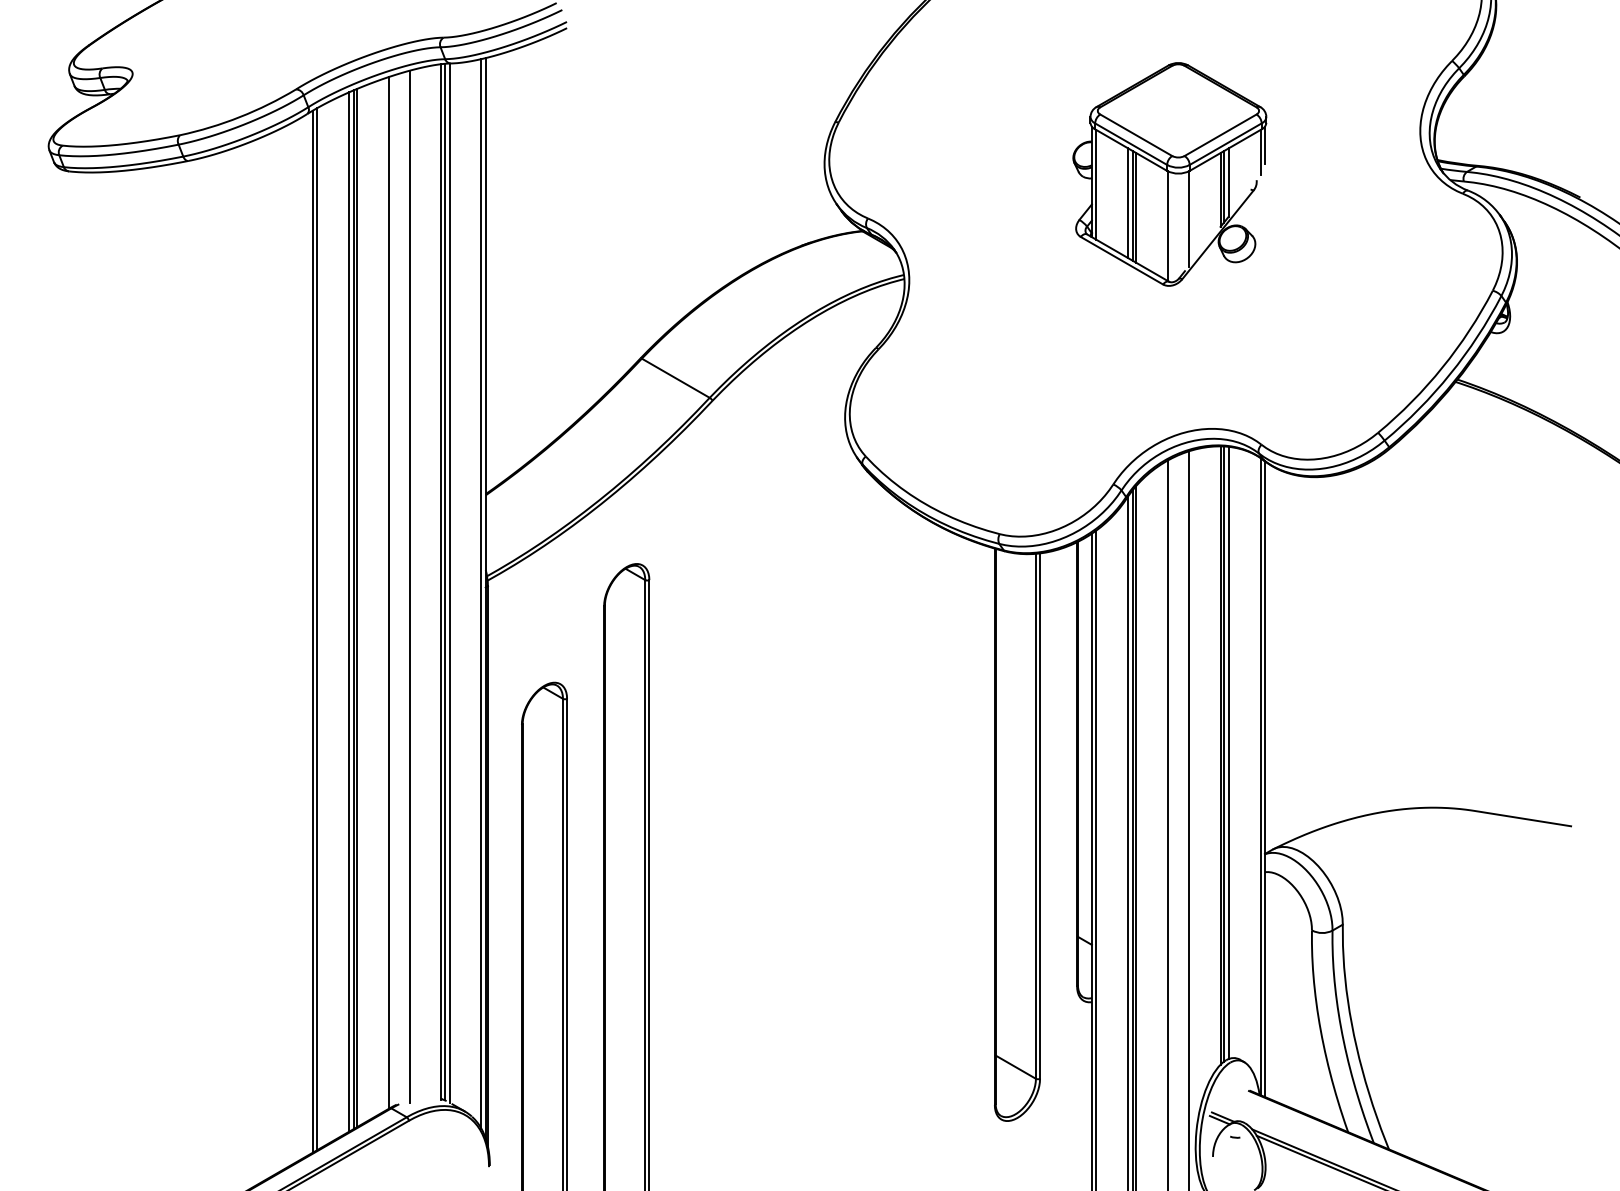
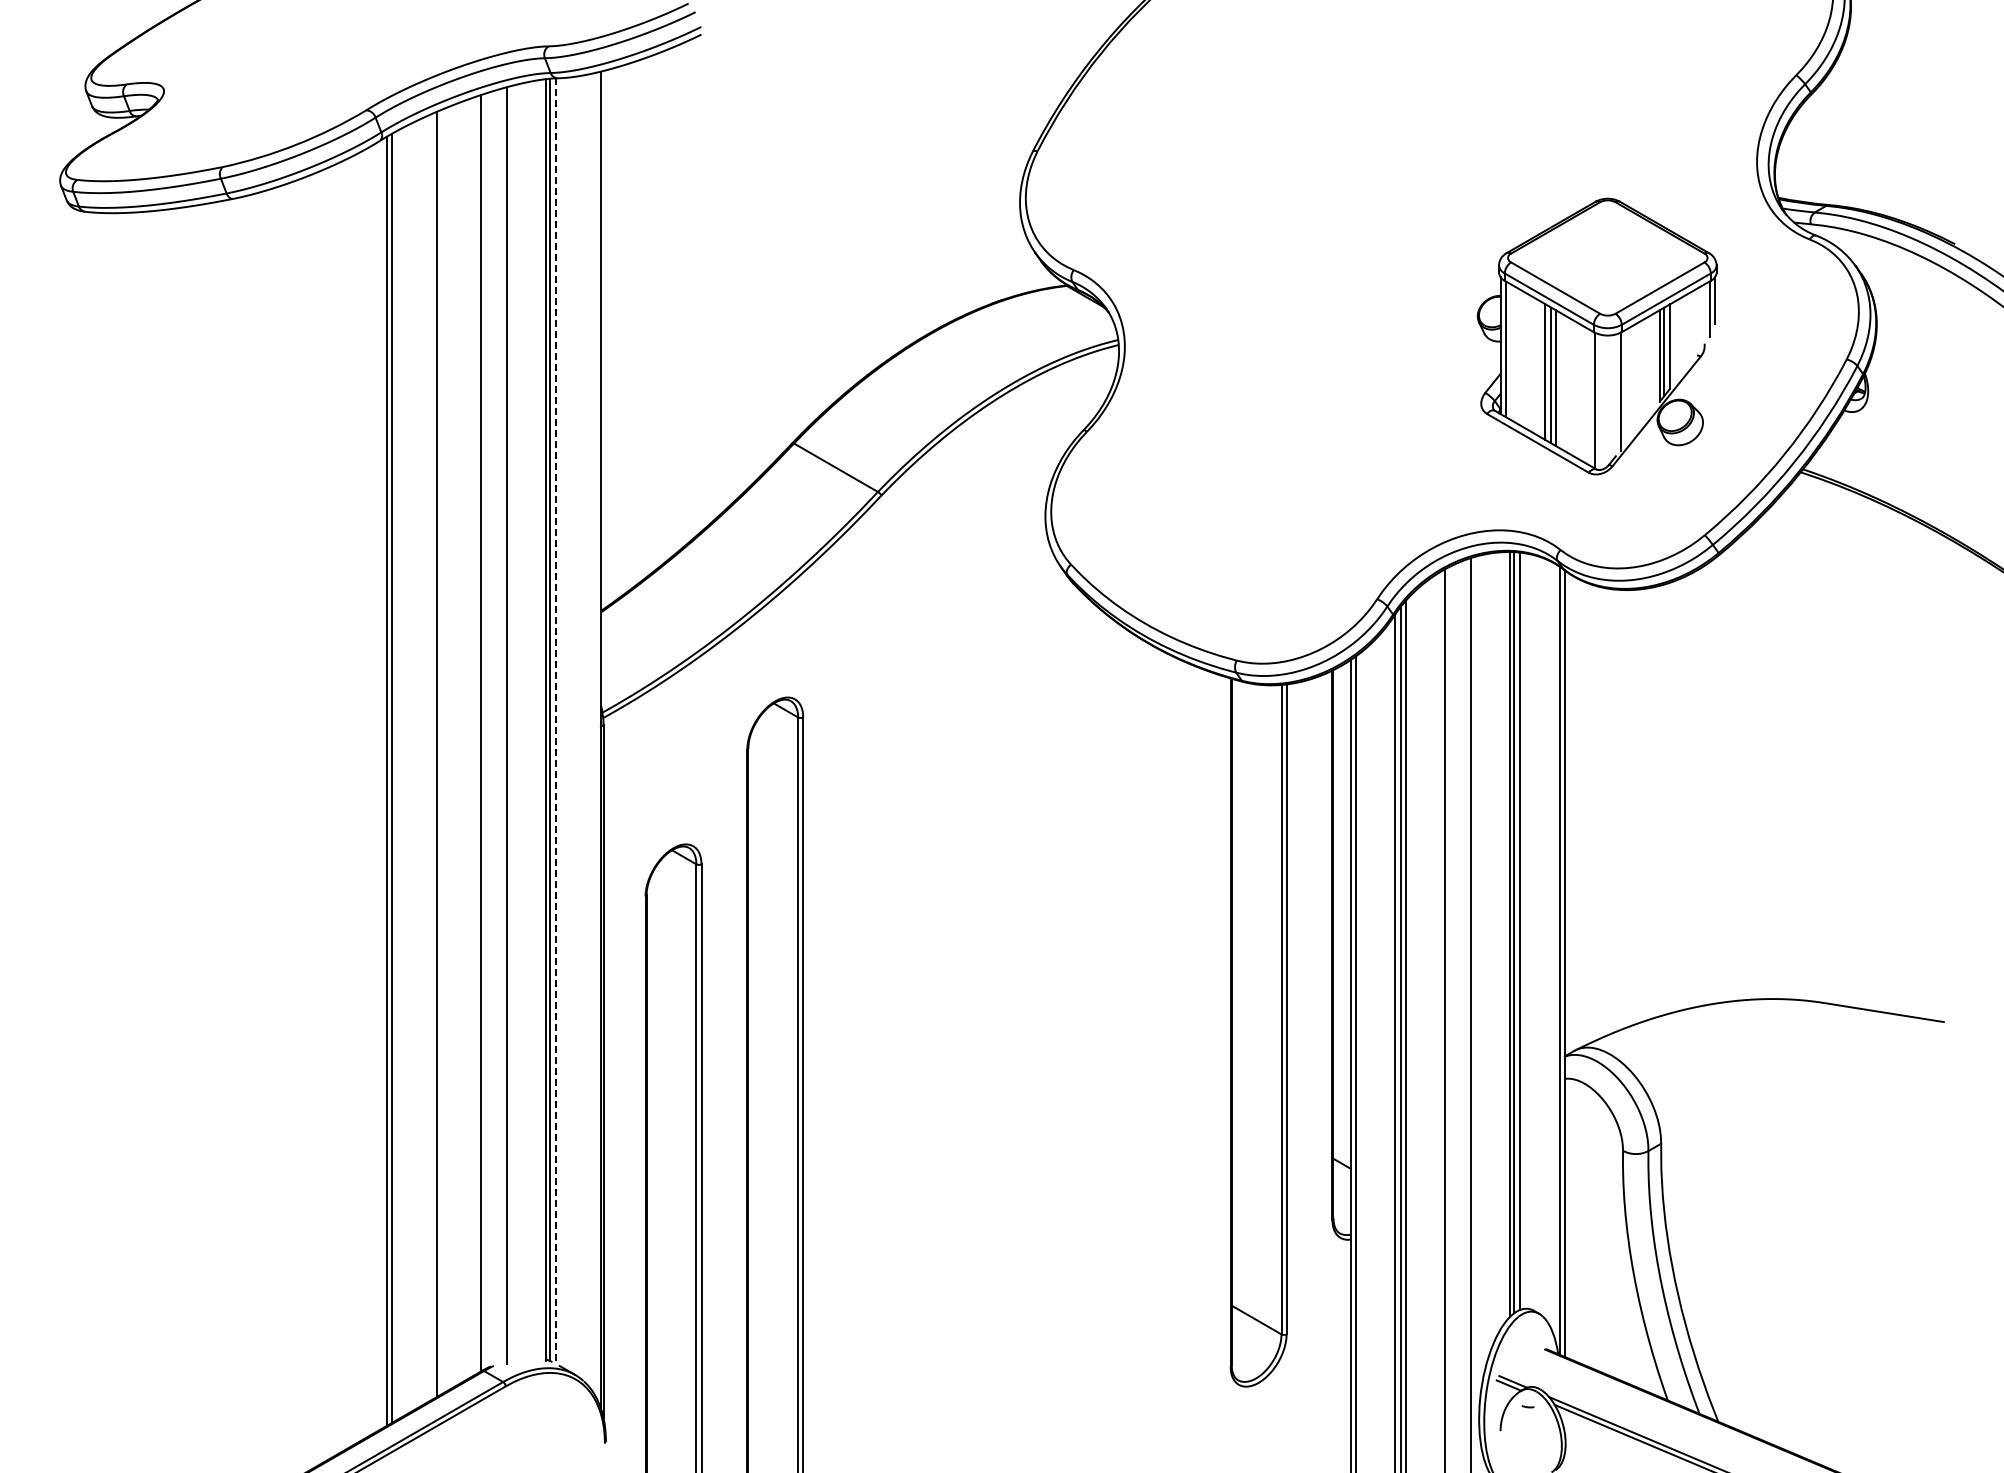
part: (1169, 174) -> (1596, 336), moved
line: (449, 583) -> (556, 721), solid -> dashed
line: (481, 593) -> (595, 734), removed
line: (356, 607) -> (441, 751), removed
line: (348, 612) -> (431, 757), removed

